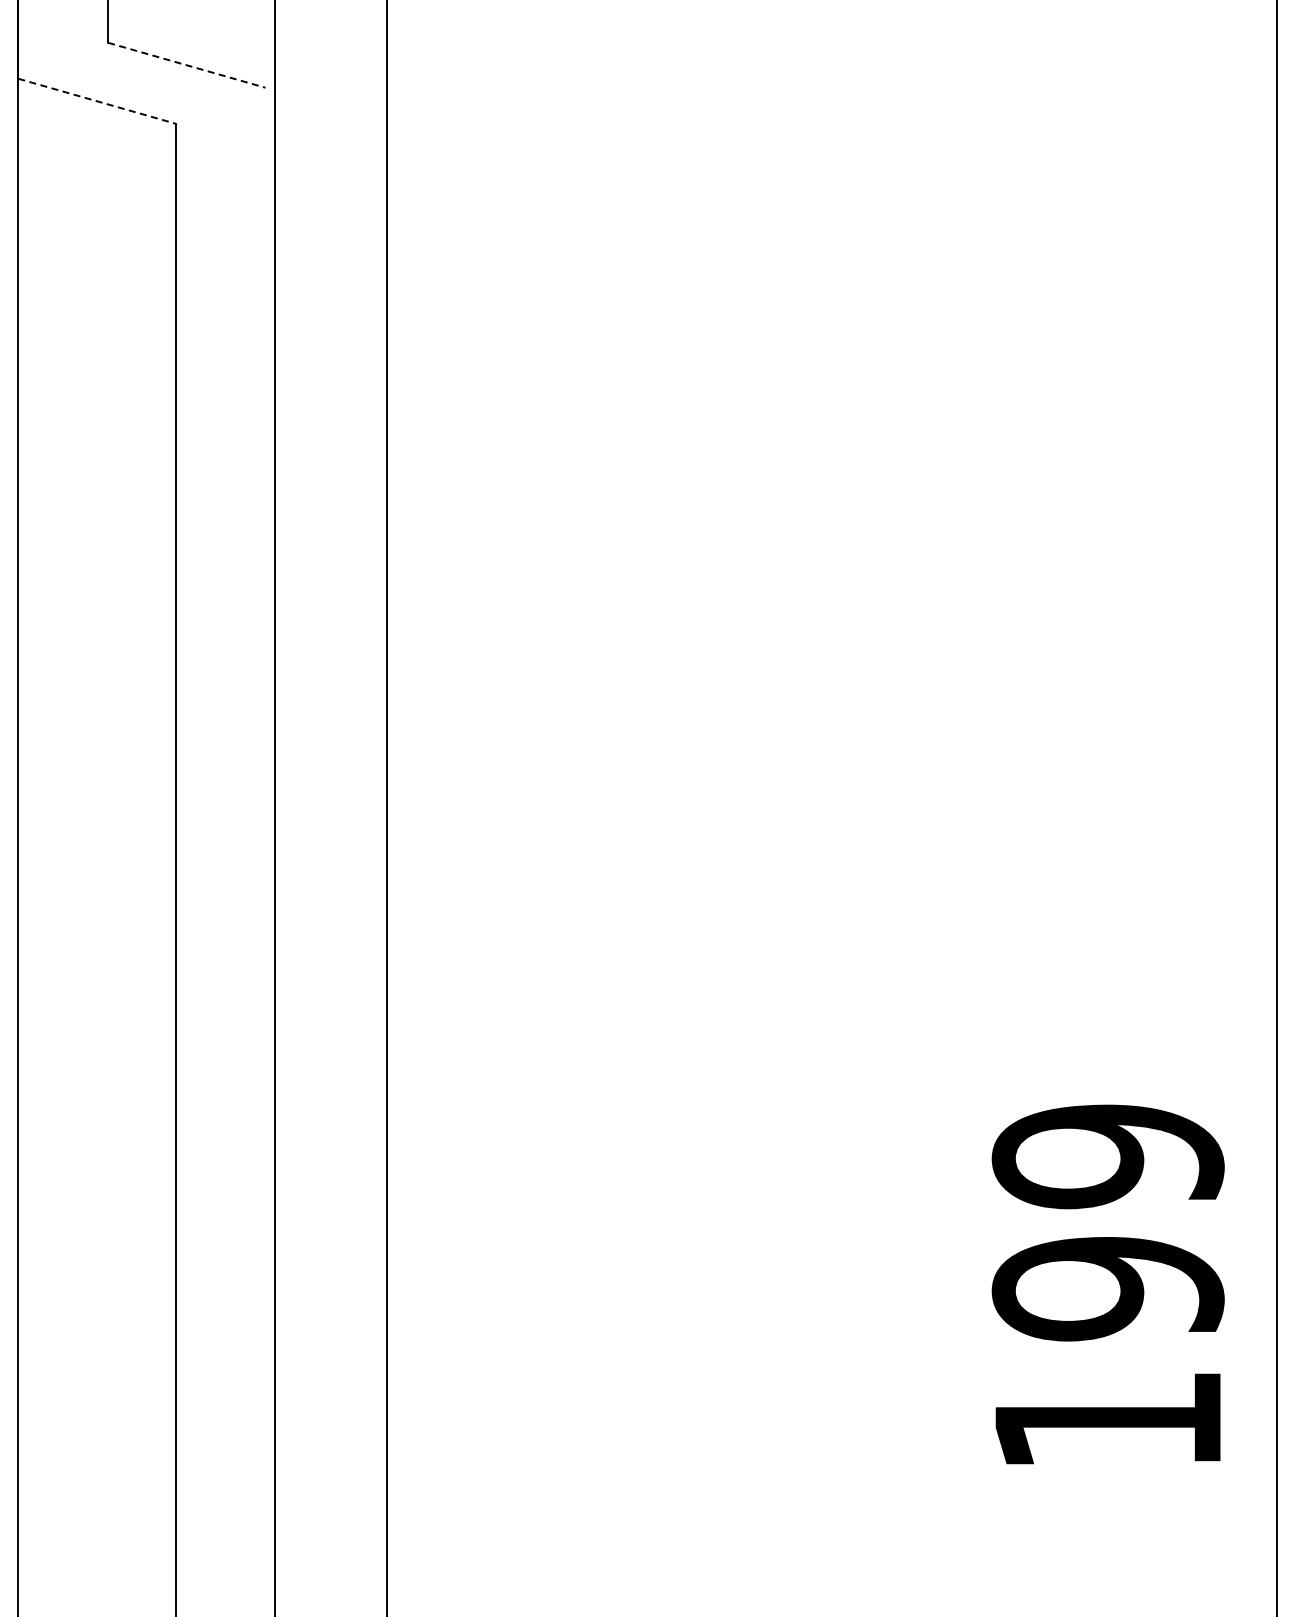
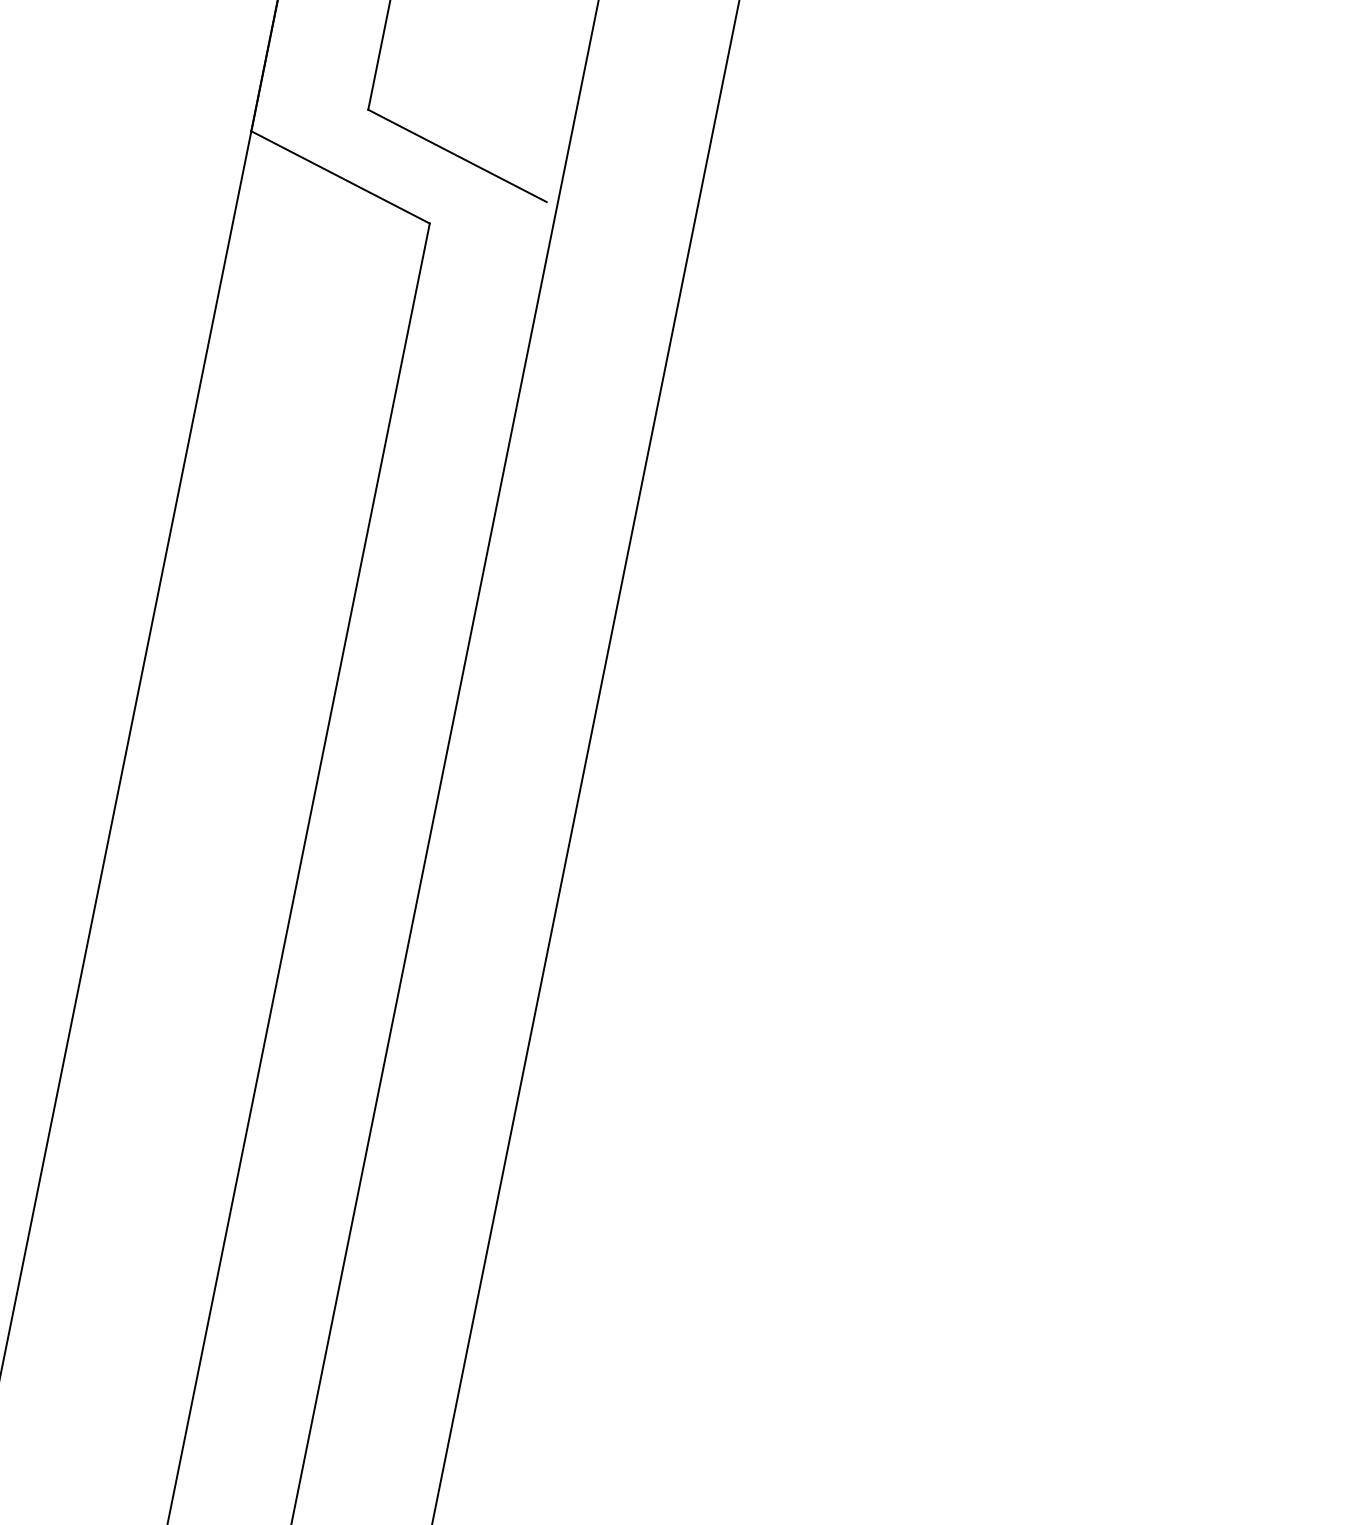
line: (186, 65) -> (457, 156), dashed -> solid
line: (96, 101) -> (339, 177), dashed -> solid

